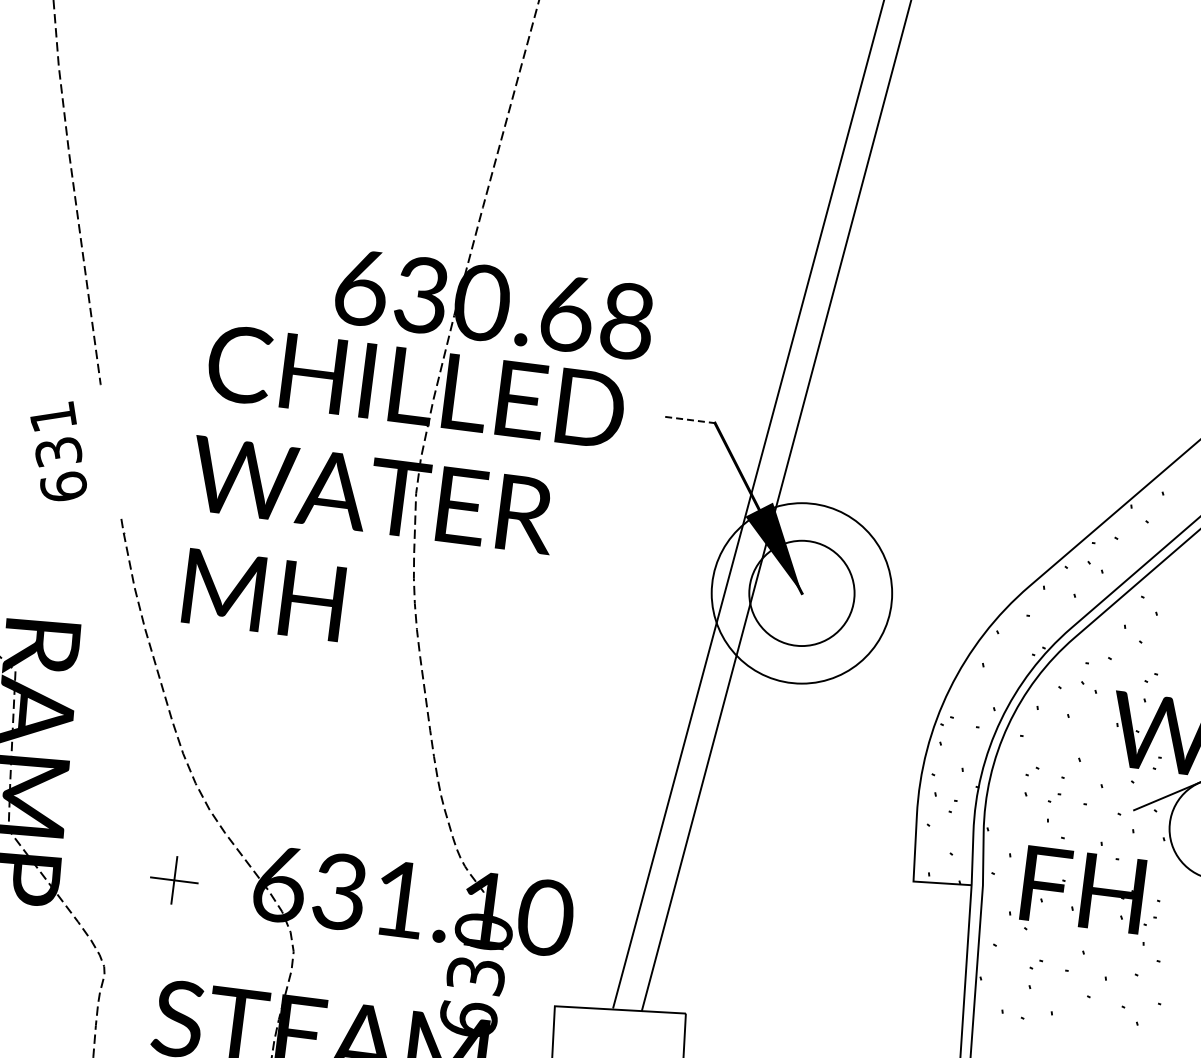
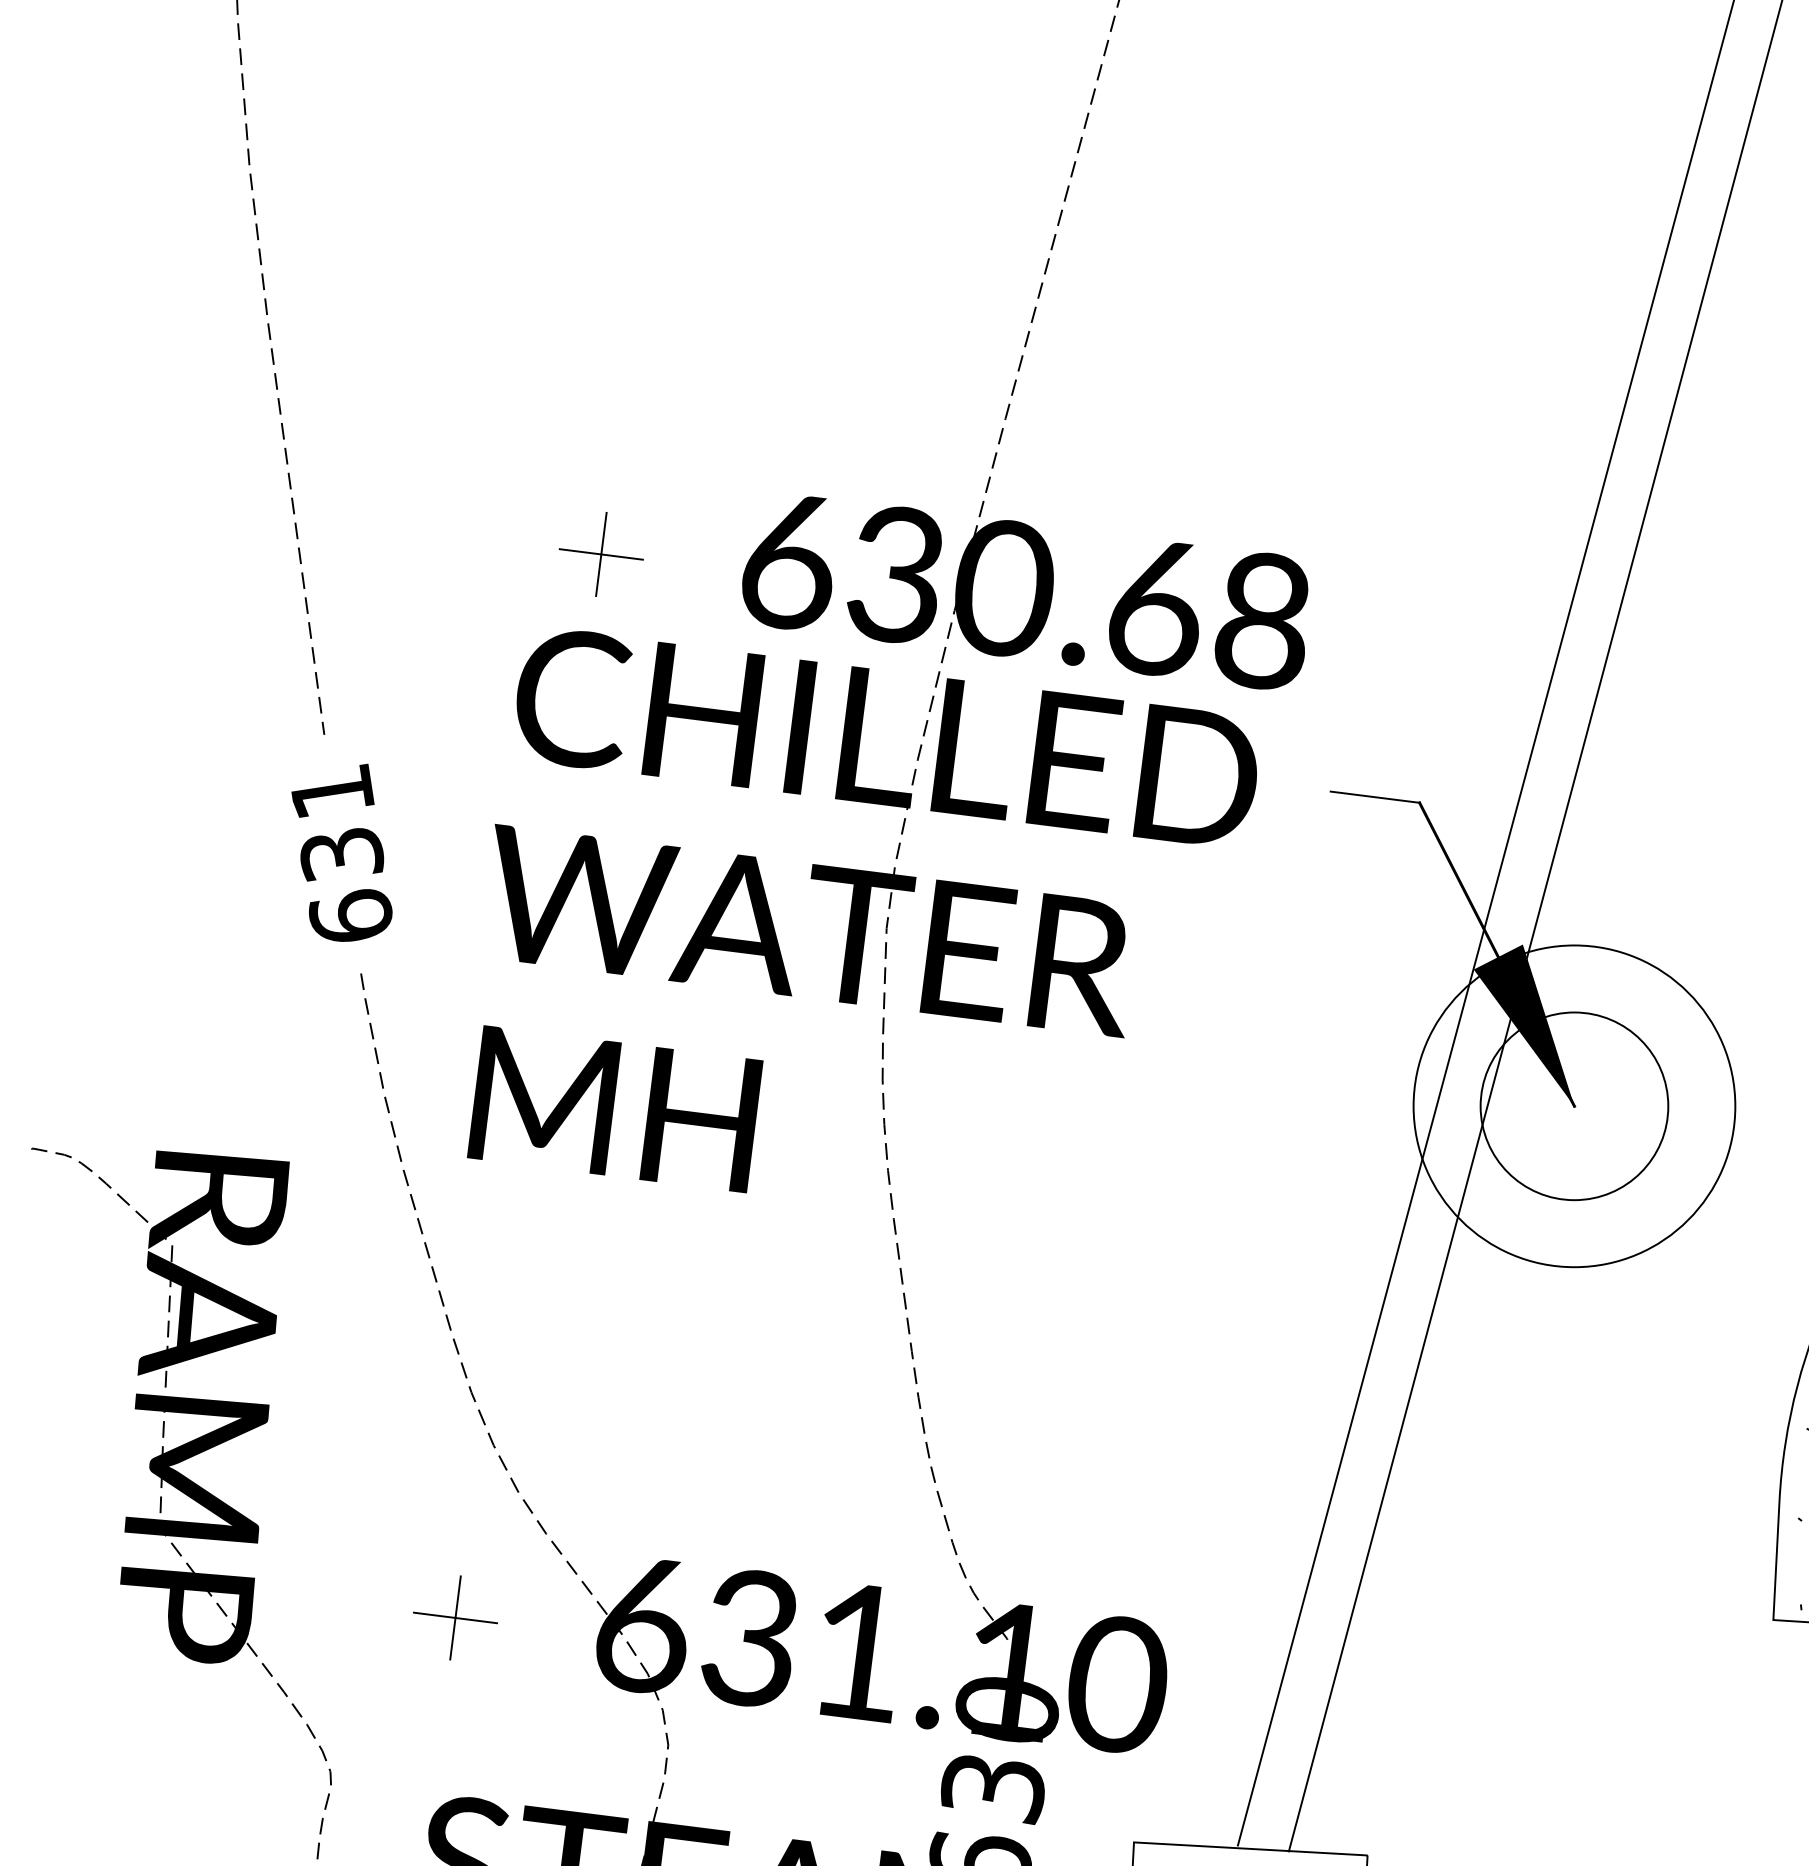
part: (255, 283) -> (600, 553), added
line: (690, 420) -> (1375, 798), dashed -> solid
text: (58, 451) -> (341, 853), moved

